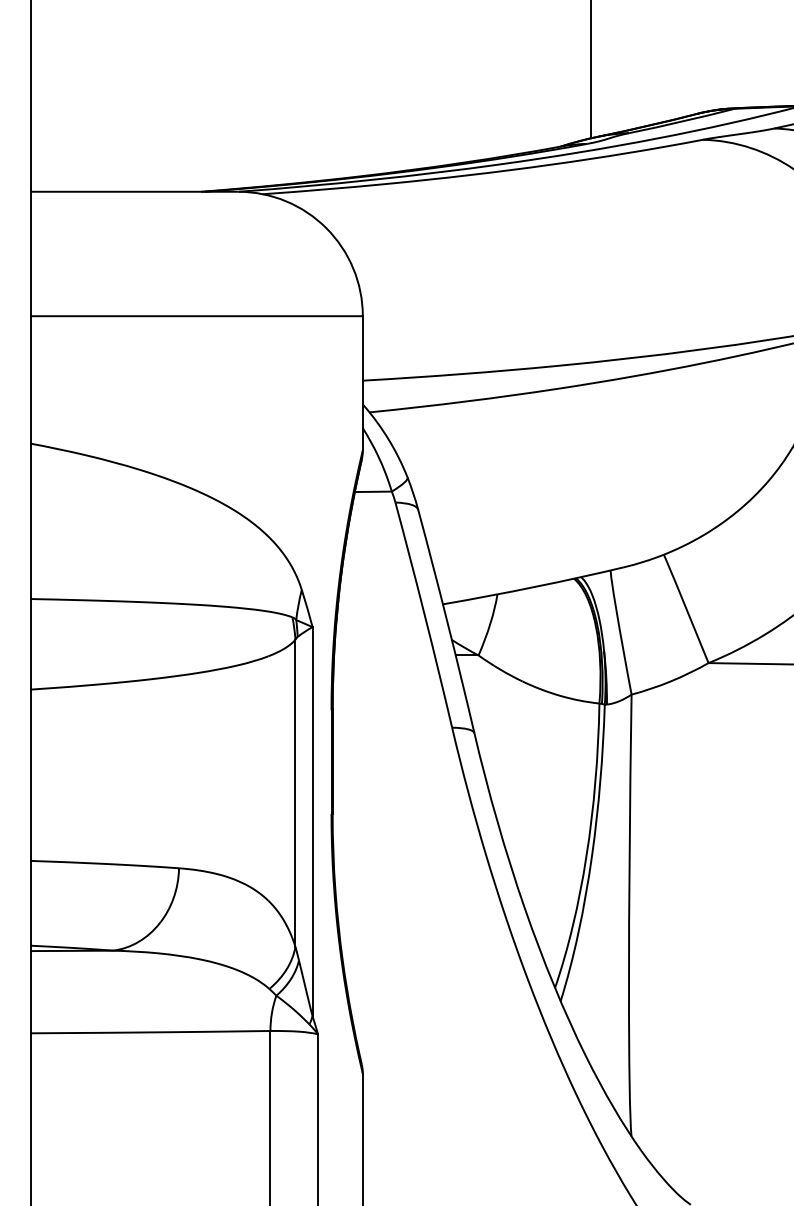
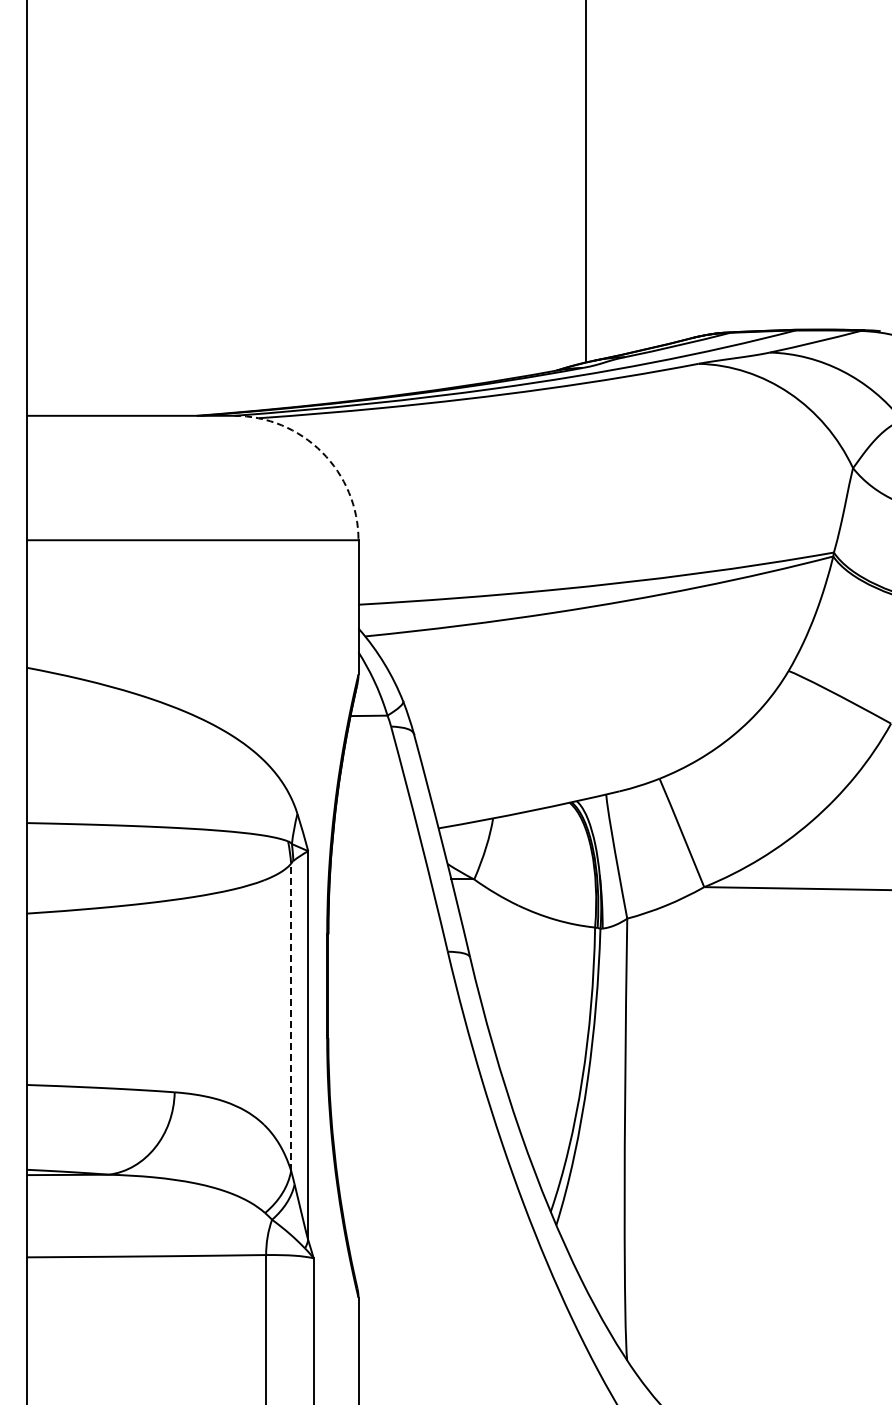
arc: (326, 228) -> (322, 452), solid -> dashed
line: (295, 793) -> (291, 1017), solid -> dashed

